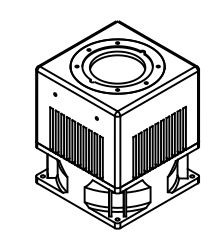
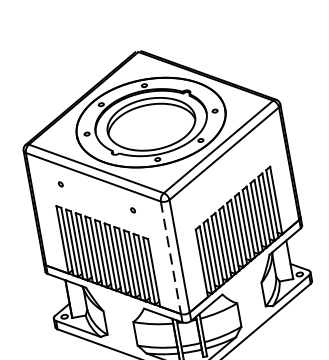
line: (114, 151) -> (170, 257), solid -> dashed

